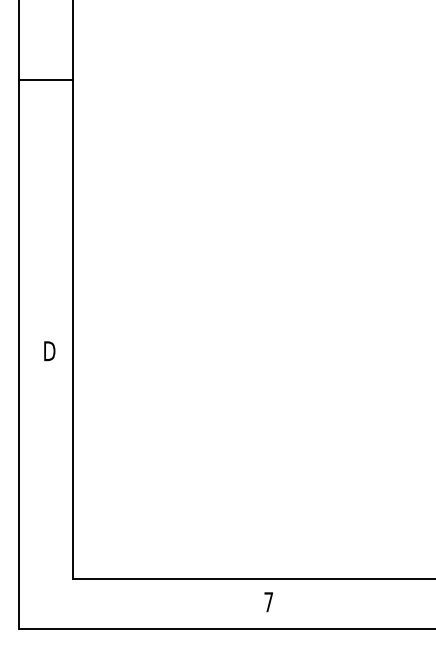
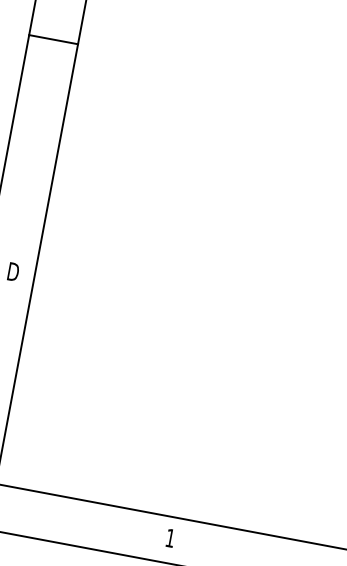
line: (45, 80) -> (52, 39), moved
text: (268, 602) -> (170, 538), 7 -> 1

